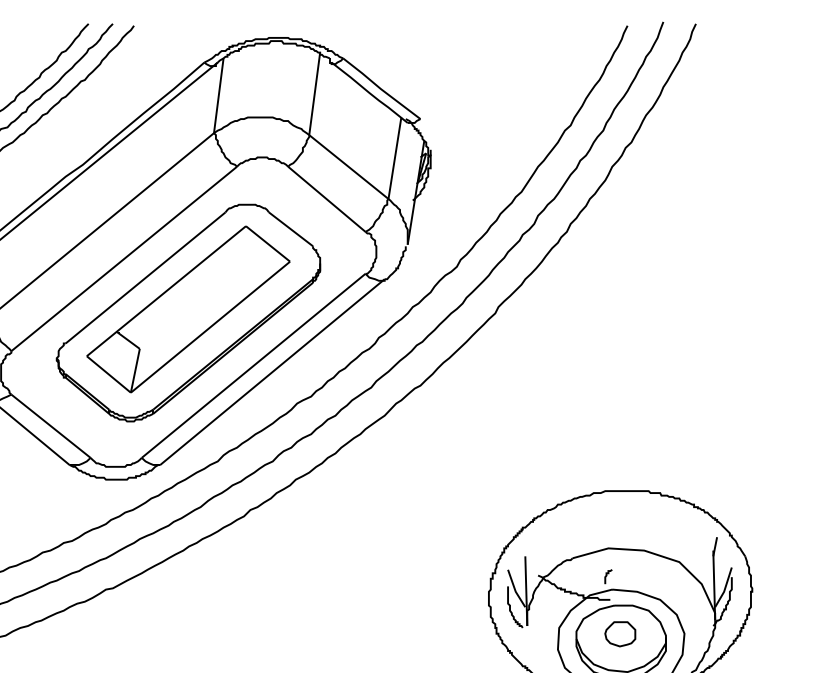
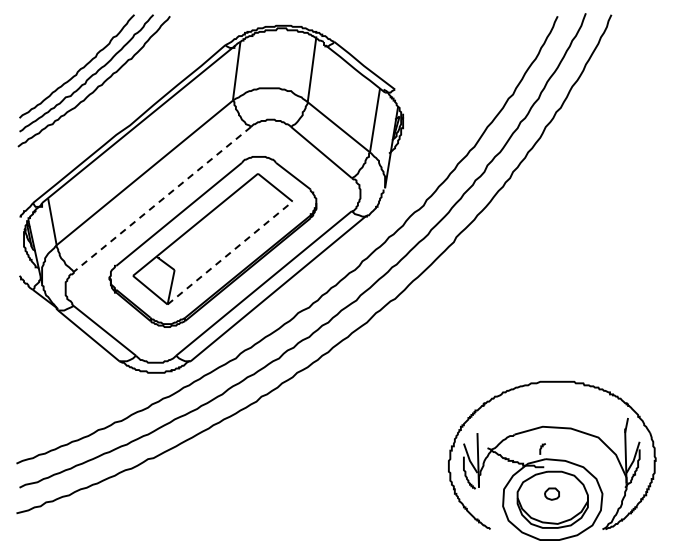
line: (124, 259) -> (162, 199), solid -> dashed
line: (210, 326) -> (230, 252), solid -> dashed
part: (619, 633) -> (551, 493), size x0.6

